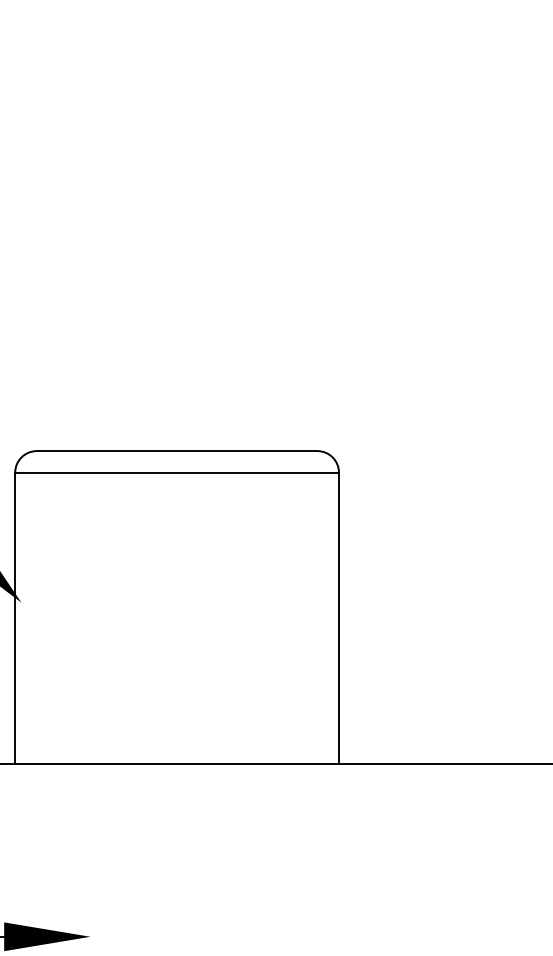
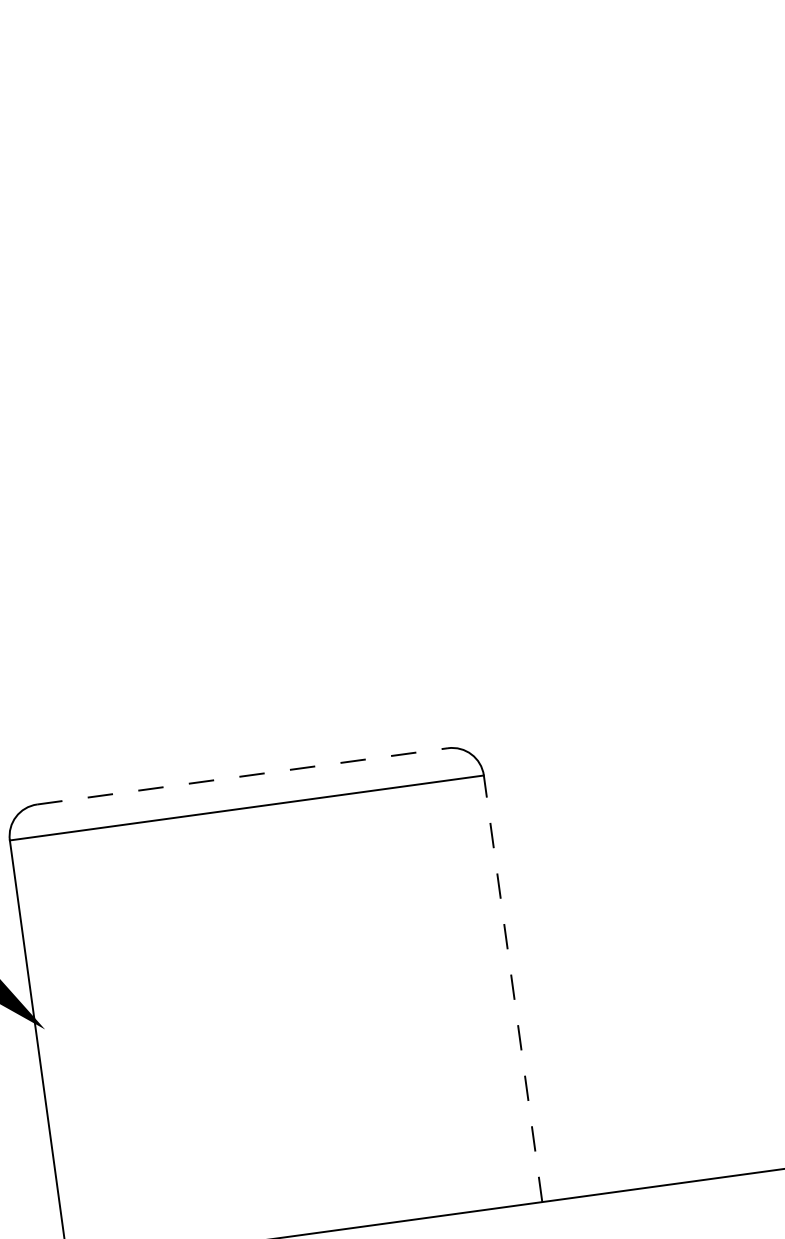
line: (177, 451) -> (243, 776), solid -> dashed
line: (338, 618) -> (512, 989), solid -> dashed

